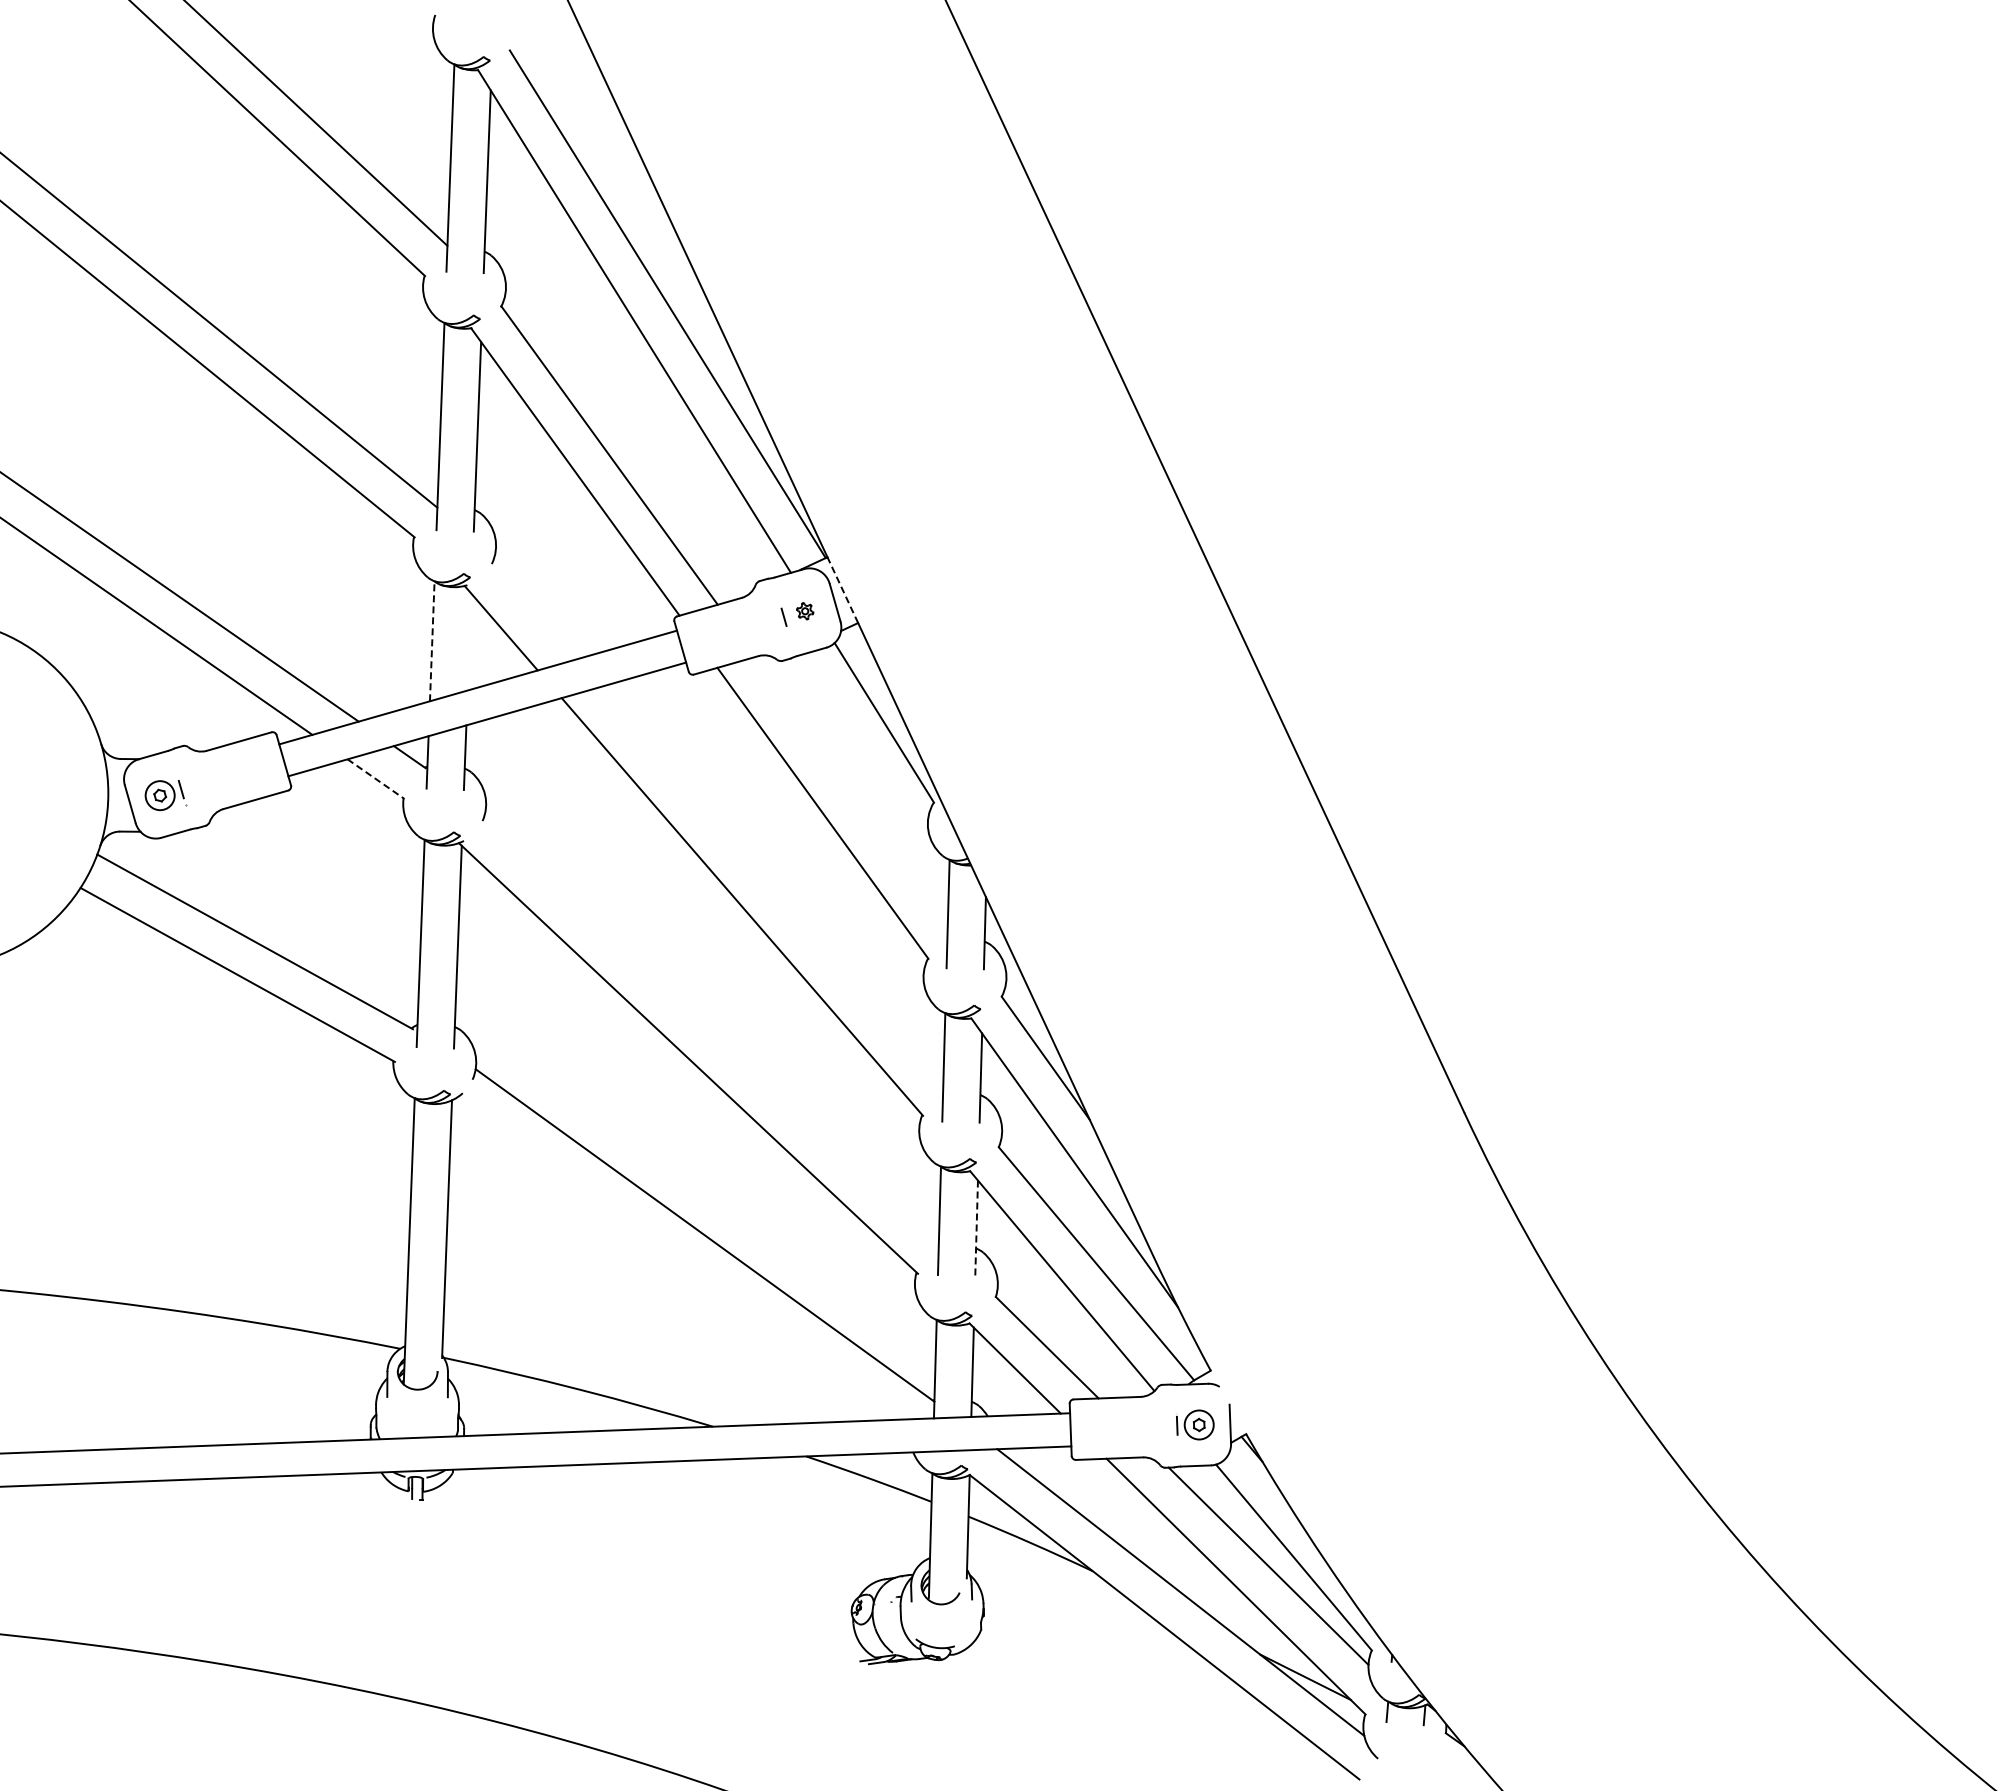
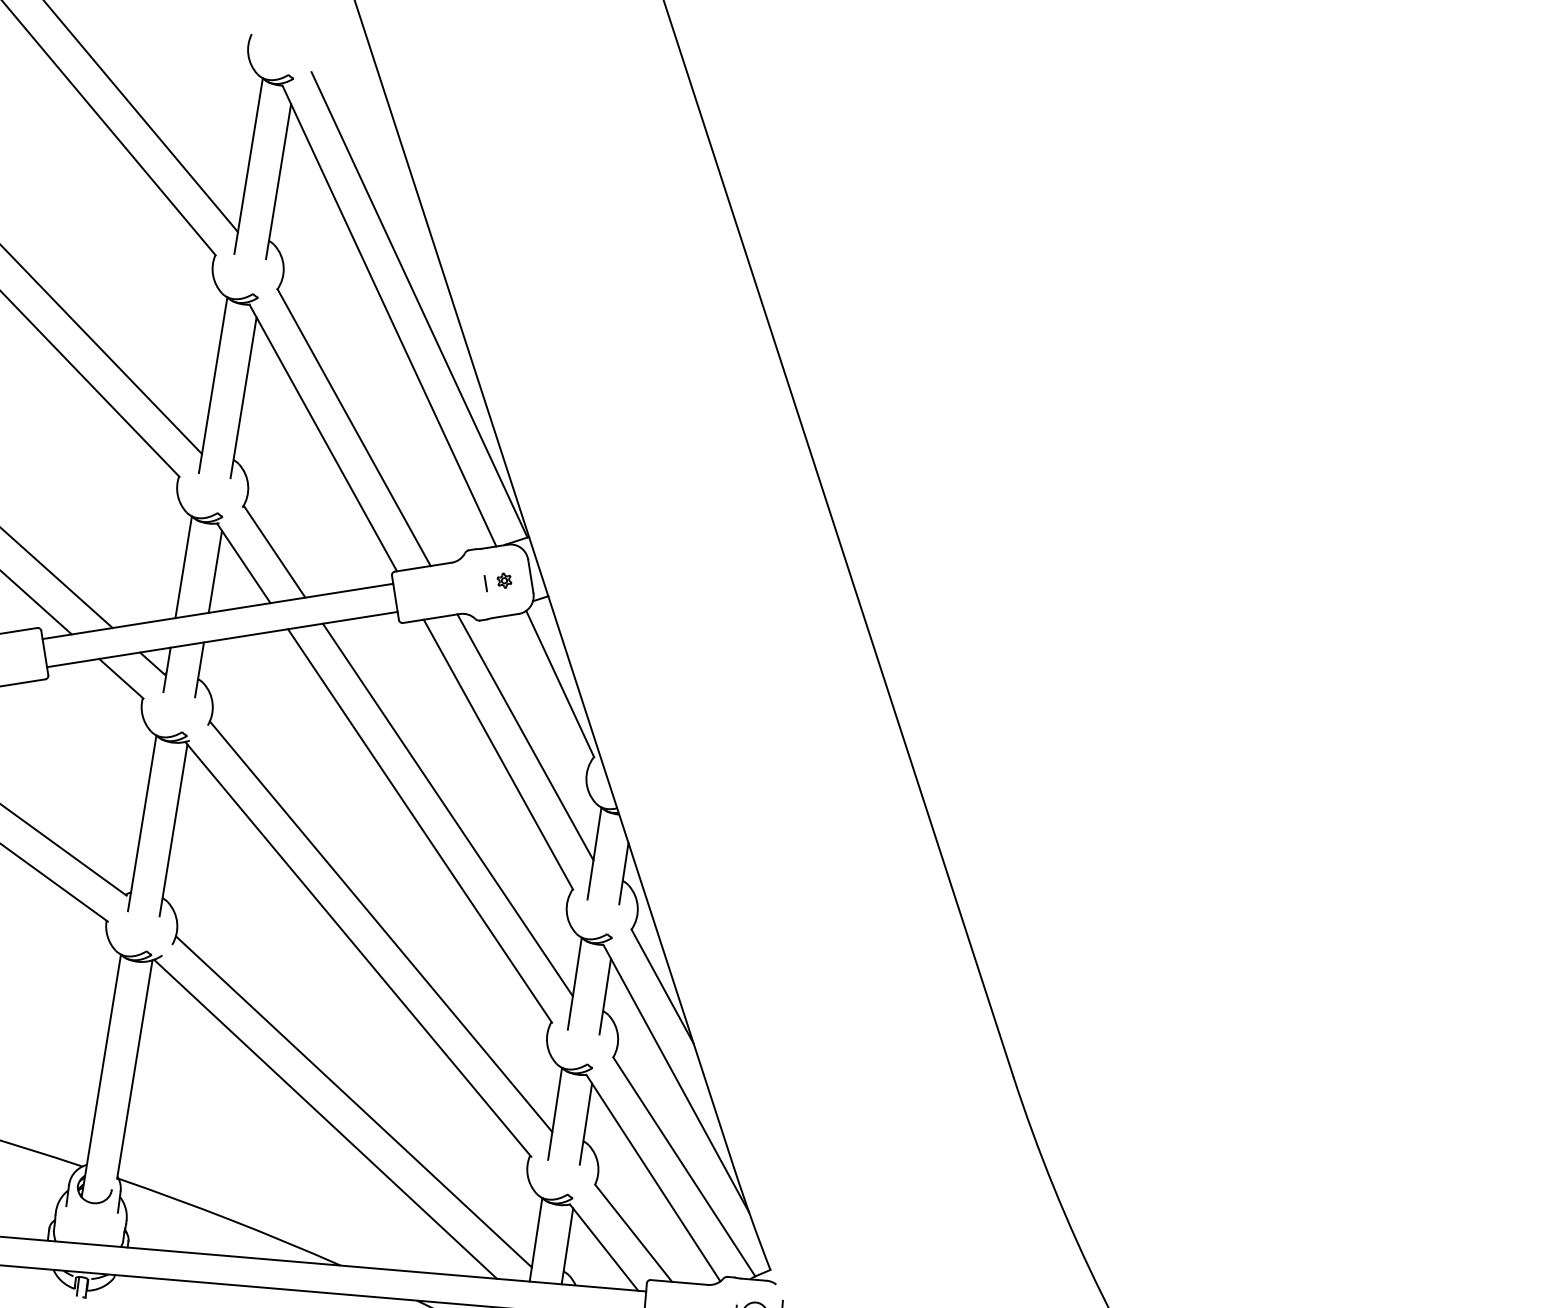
line: (842, 589) -> (538, 566), dashed -> solid
line: (534, 610) -> (273, 551), added
line: (432, 641) -> (183, 567), dashed -> solid
line: (469, 641) -> (215, 571), added
line: (376, 779) -> (121, 679), dashed -> solid
line: (851, 789) -> (525, 737), added
line: (772, 884) -> (448, 809), added
line: (711, 1028) -> (381, 926), added
line: (976, 1228) -> (585, 1124), dashed -> solid
line: (674, 1259) -> (325, 1119), added

